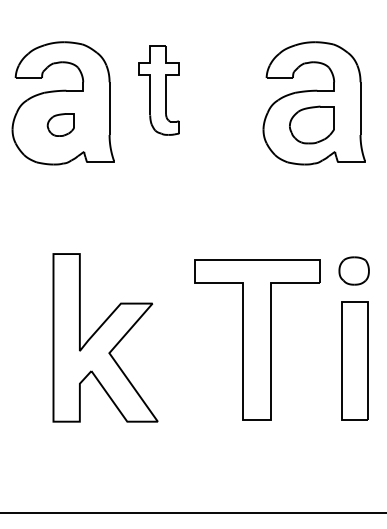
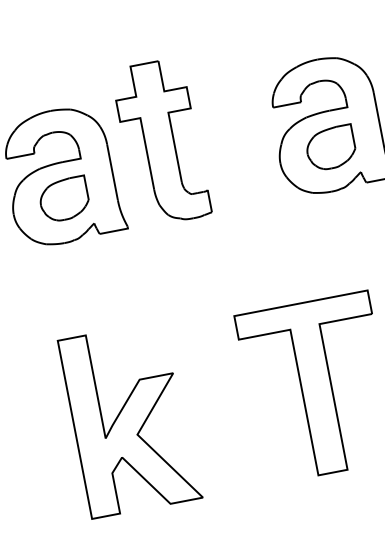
part: (158, 90) -> (160, 142), size x1.67
part: (60, 124) -> (63, 199), size x1.67
part: (105, 337) -> (130, 418), moved

